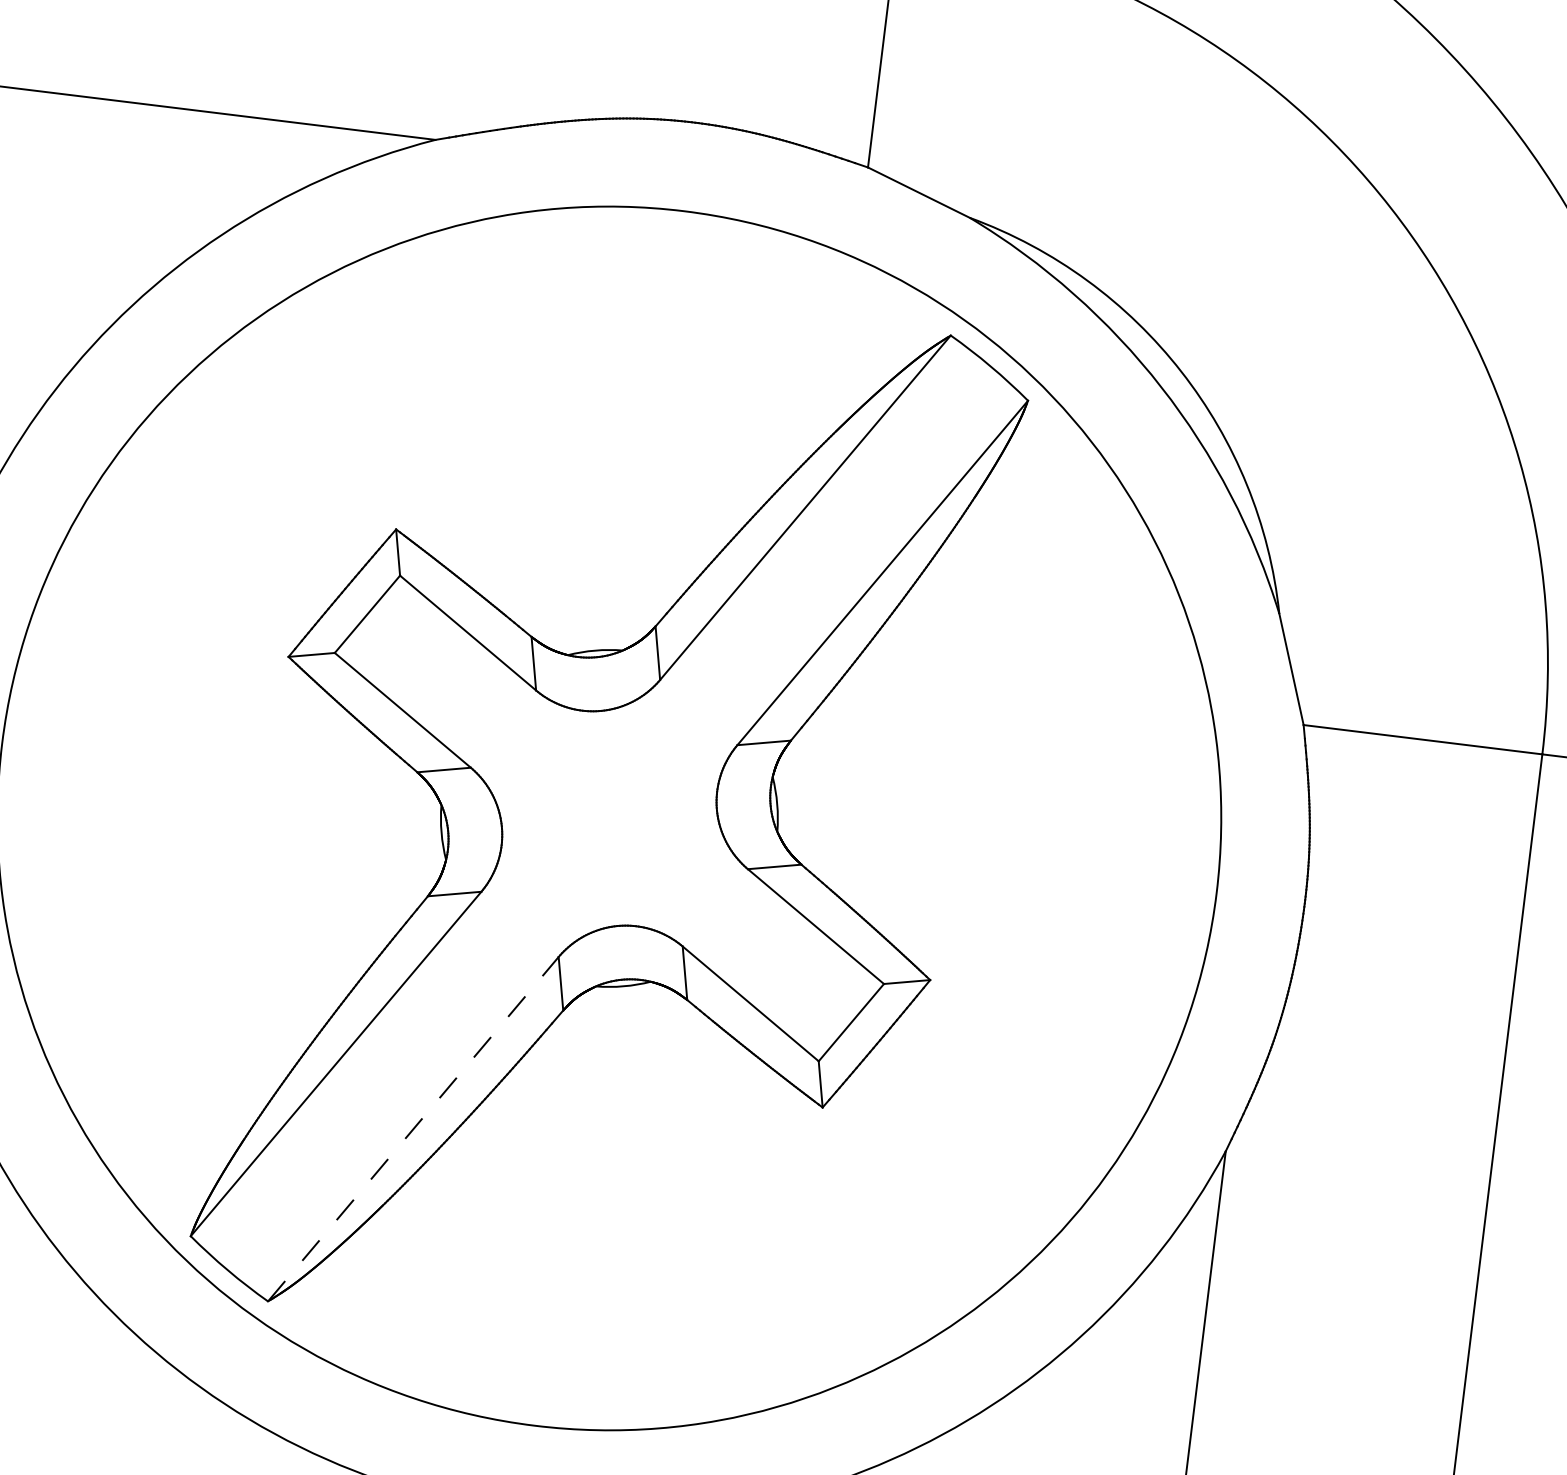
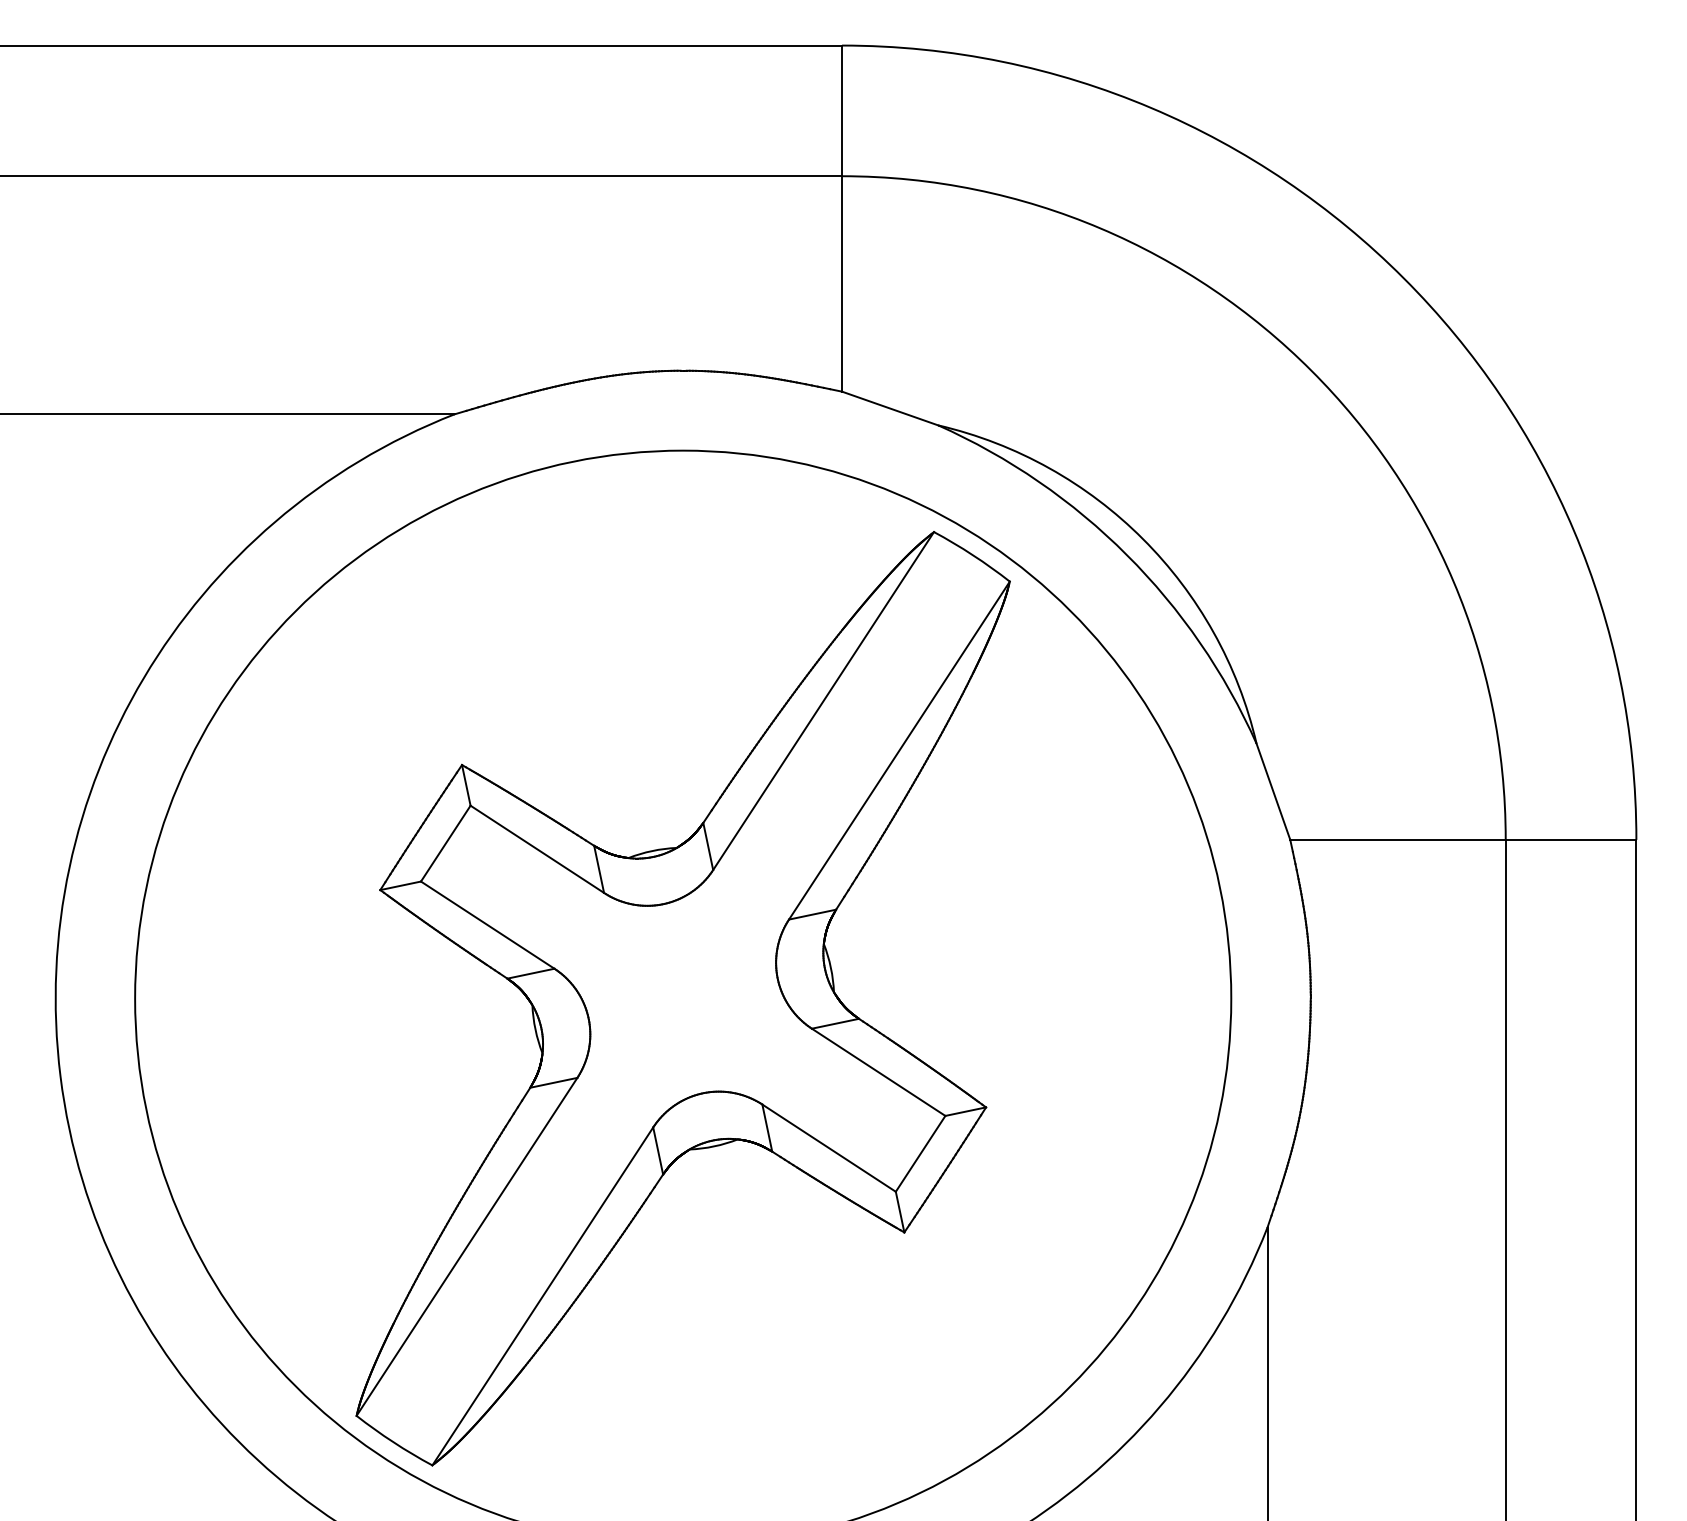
line: (412, 1129) -> (542, 1296), dashed -> solid

